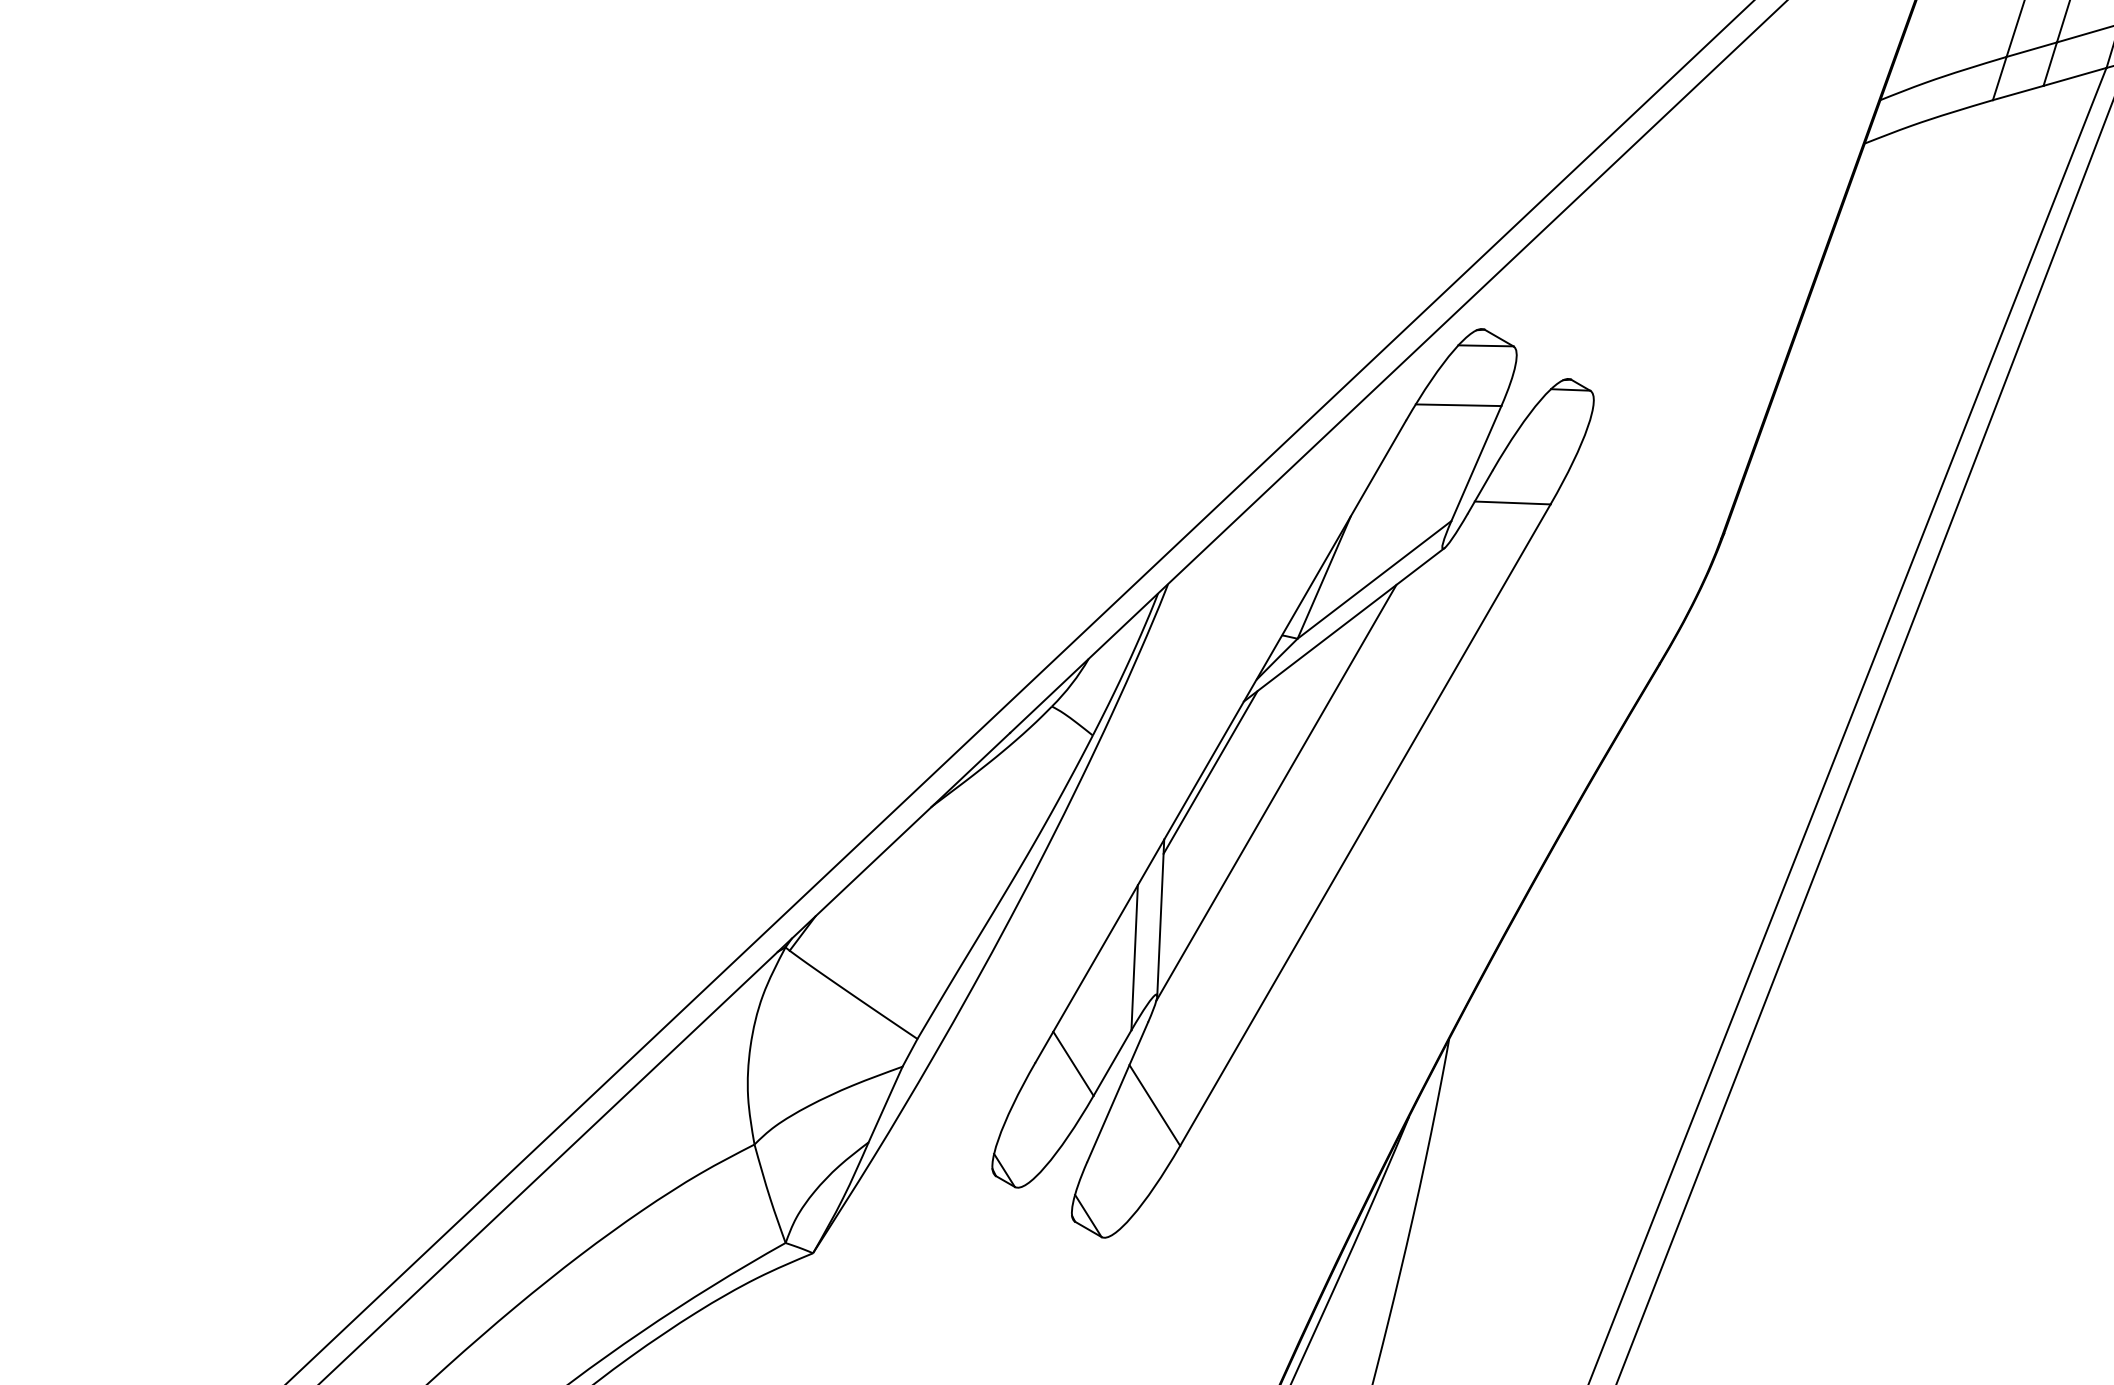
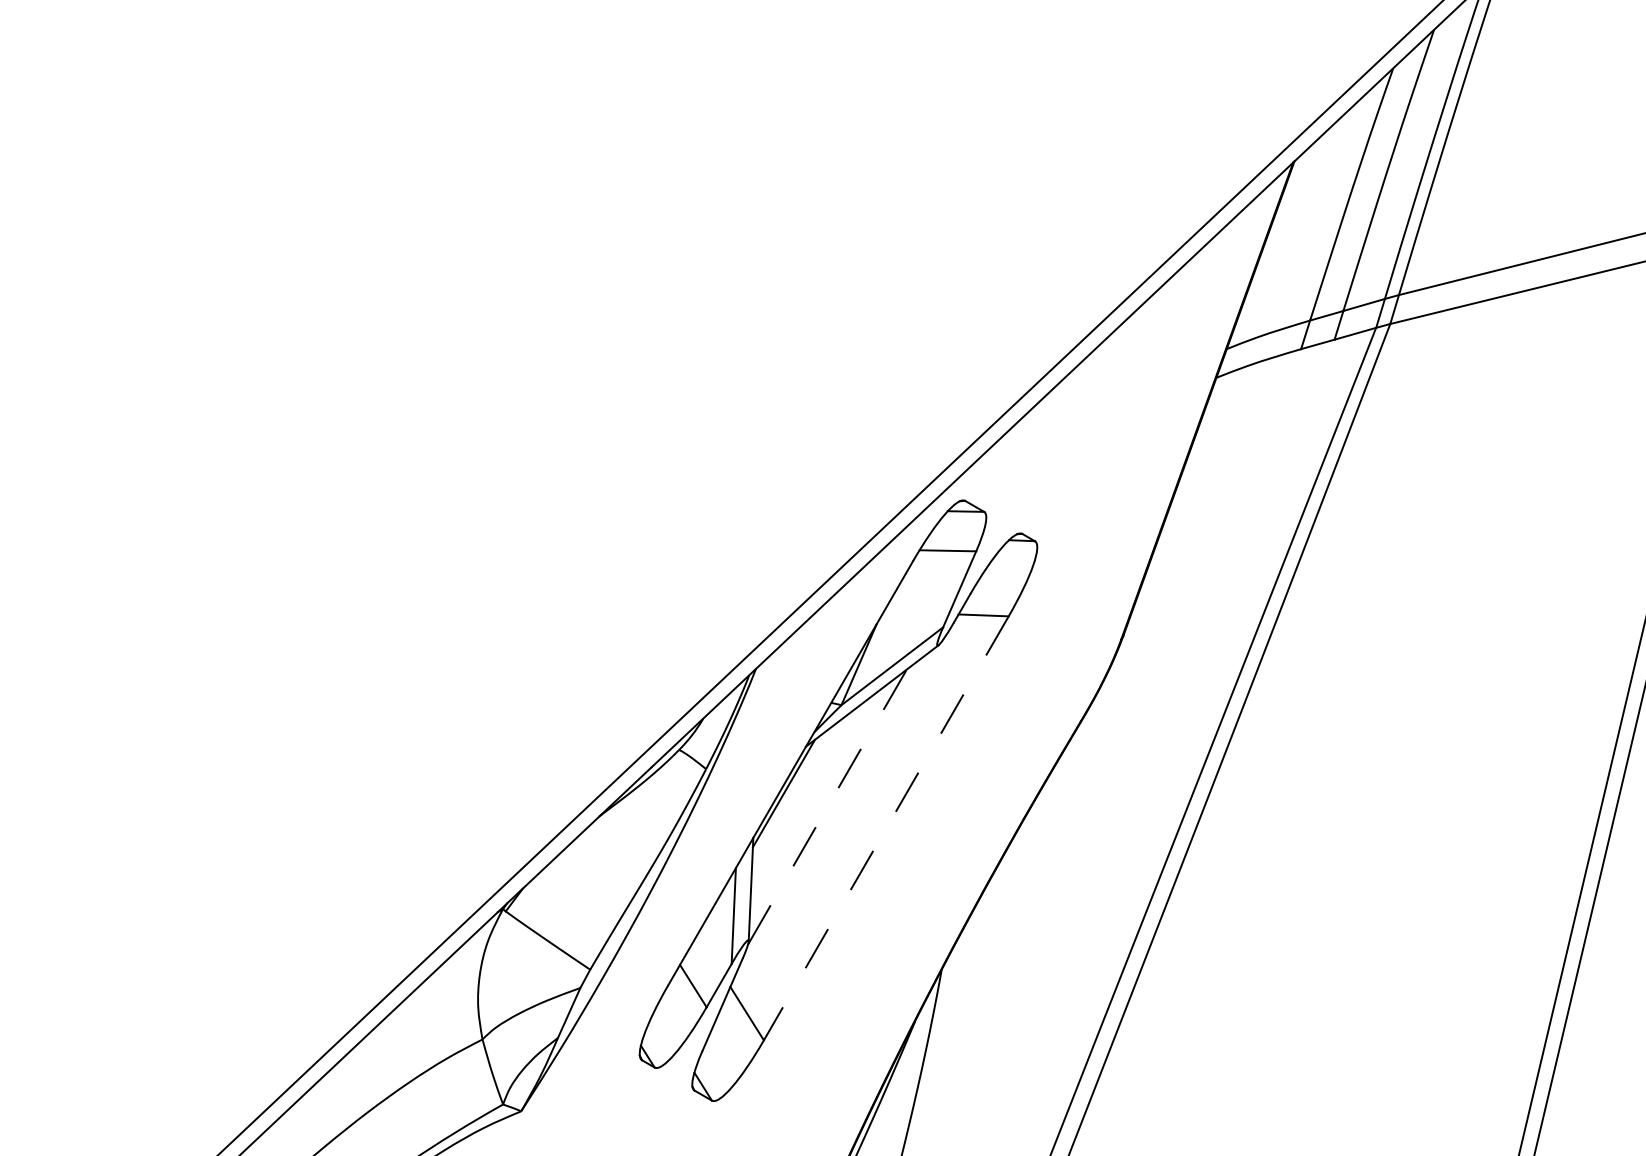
line: (1276, 793) -> (827, 807), solid -> dashed
line: (1365, 825) -> (886, 828), solid -> dashed

